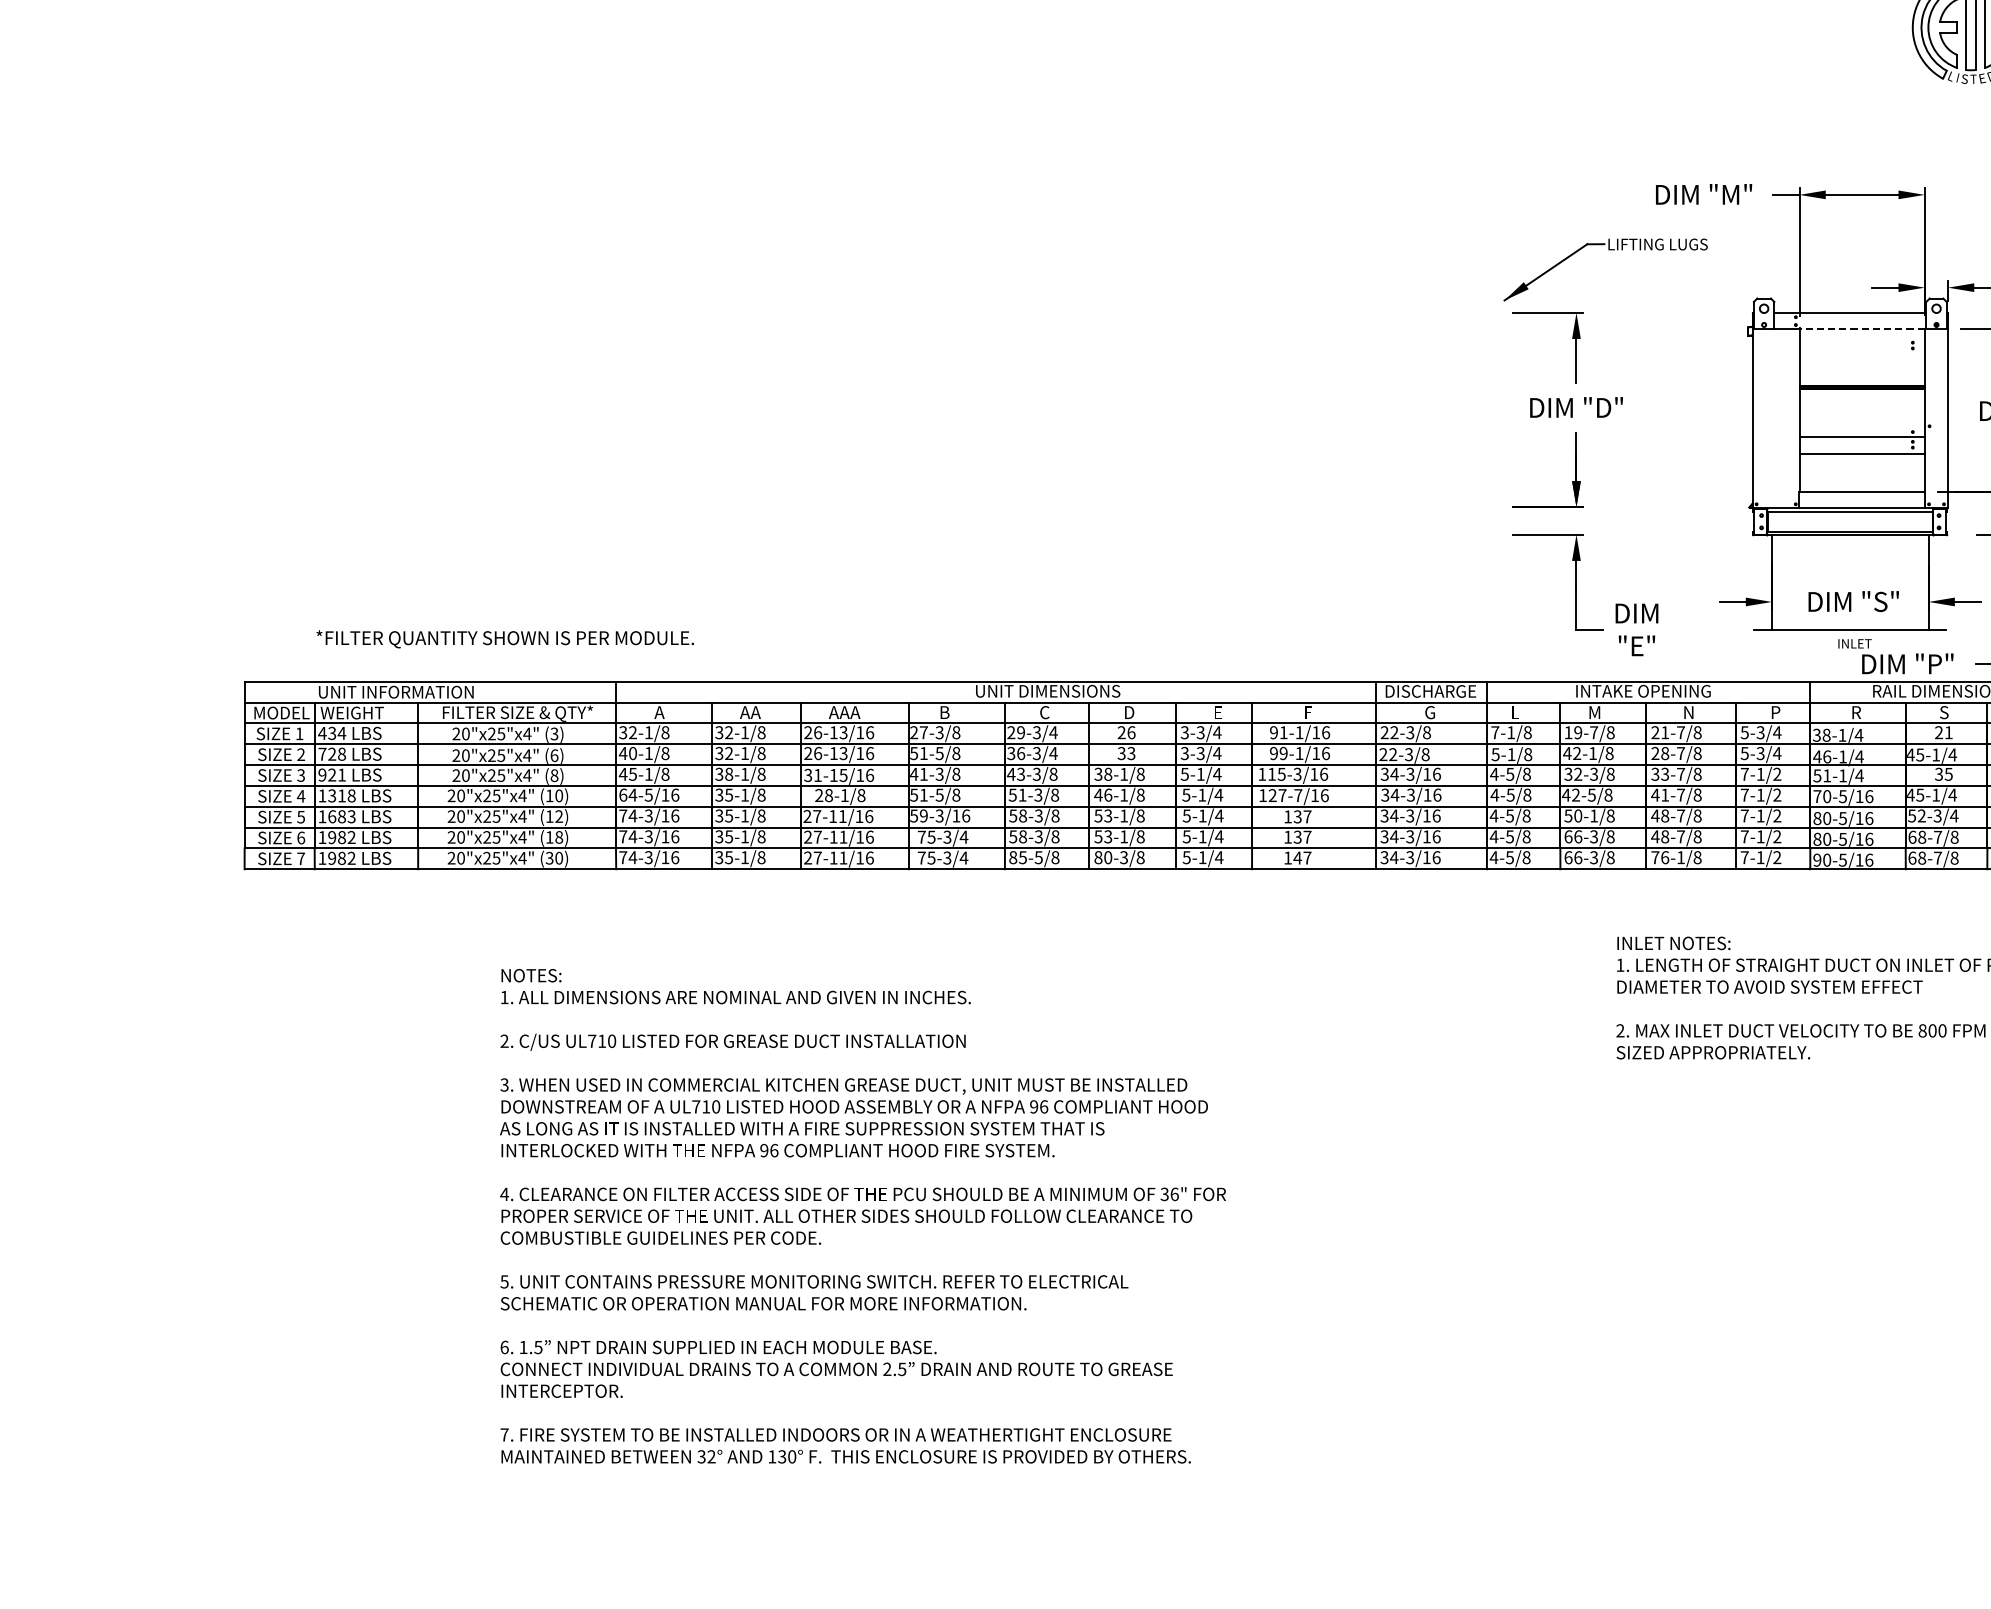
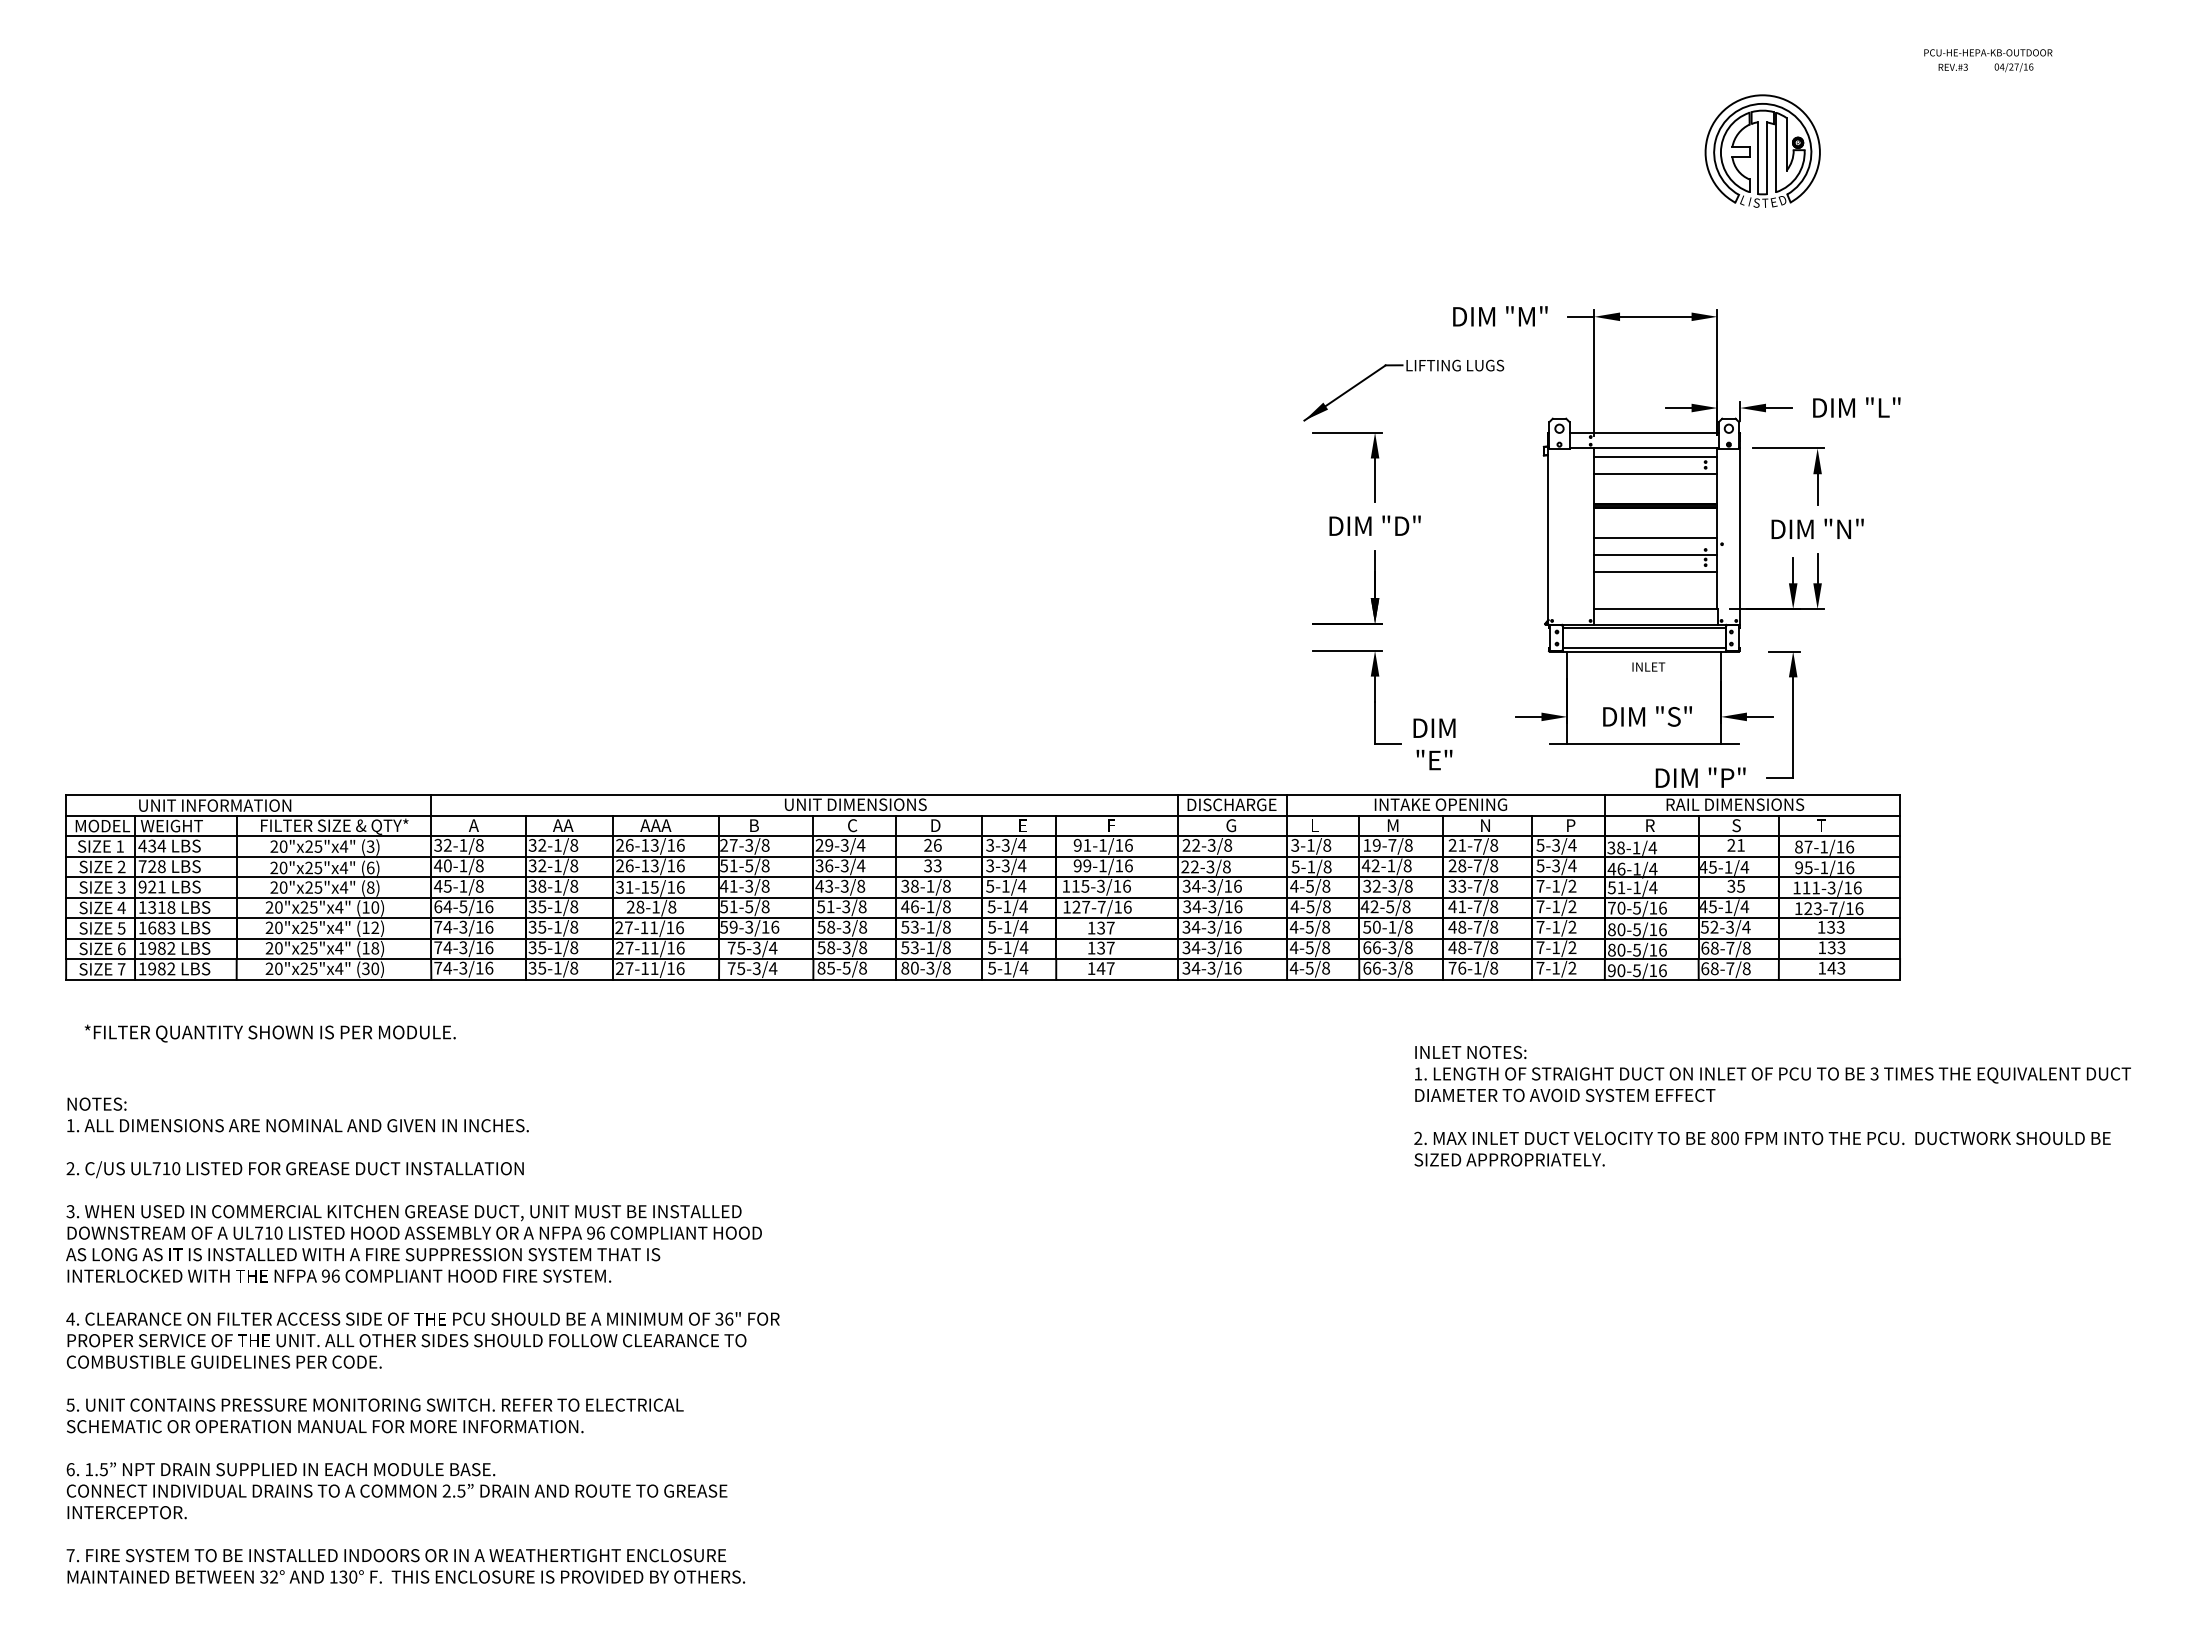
line: (1861, 328) -> (1655, 448), dashed -> solid
line: (1861, 338) -> (1655, 457), added
line: (1861, 355) -> (1655, 474), added
line: (1861, 419) -> (1655, 537), added
text: (505, 639) -> (270, 1033), moved
text: (1854, 643) -> (1648, 666), moved
text: (1495, 731) -> (1295, 844), 7-1/8 -> 3-1/8
text: (862, 1216) -> (422, 1340), moved

